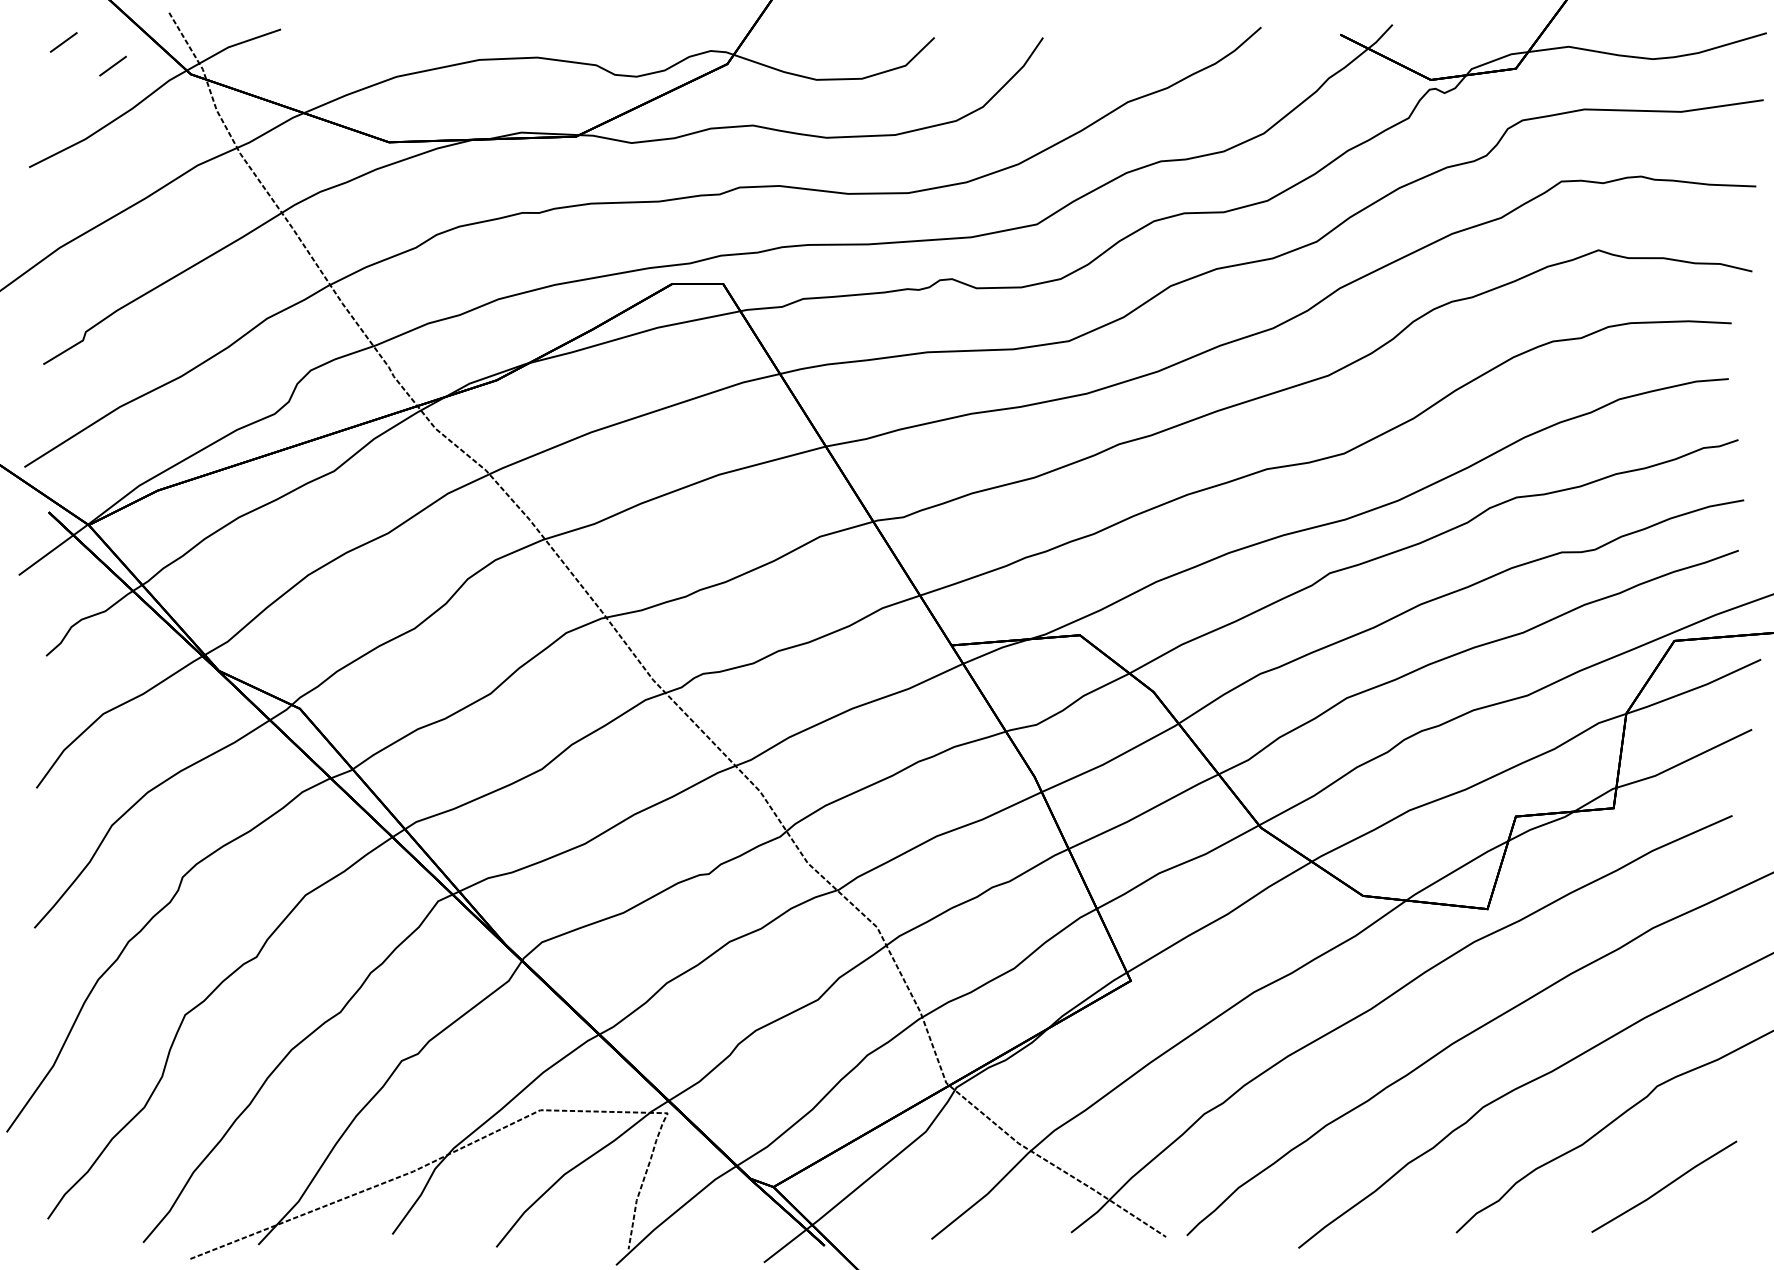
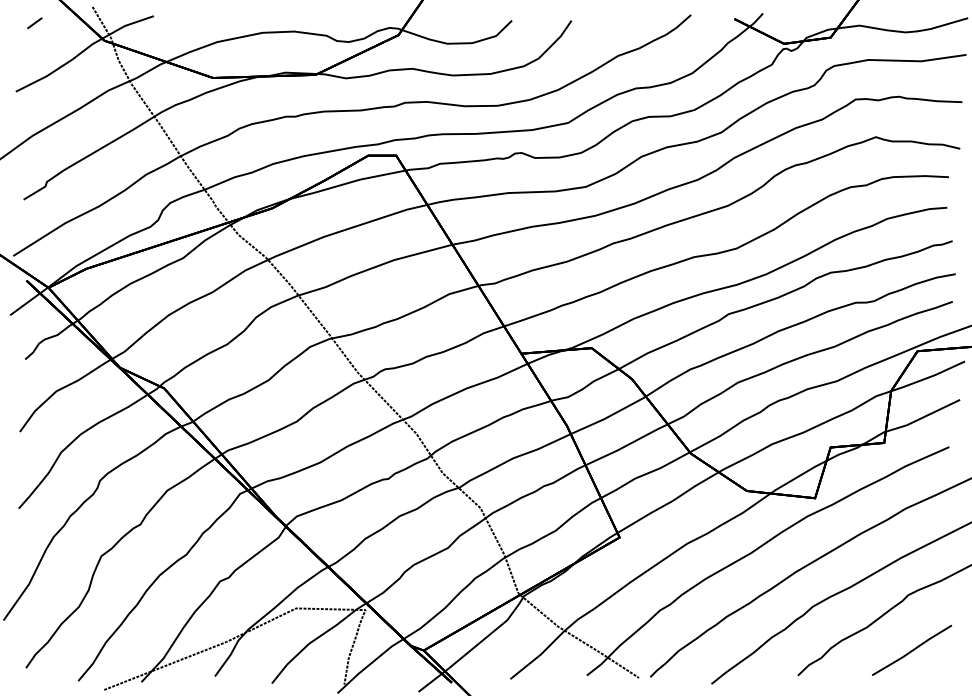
line: (112, 66) -> (61, 36), removed

